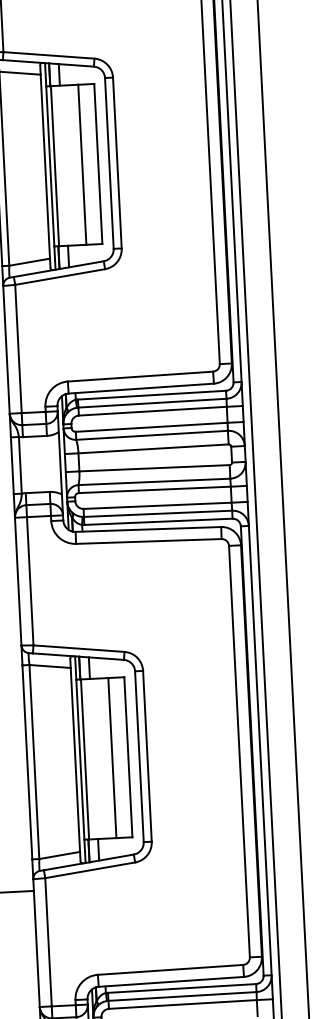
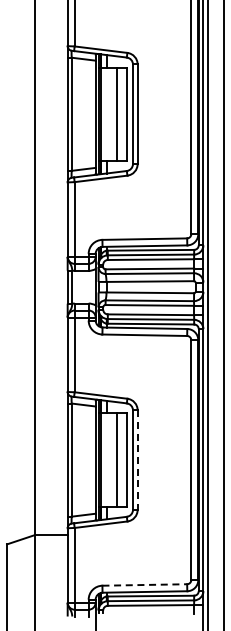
line: (147, 756) -> (137, 460), solid -> dashed
line: (171, 968) -> (145, 584), solid -> dashed

